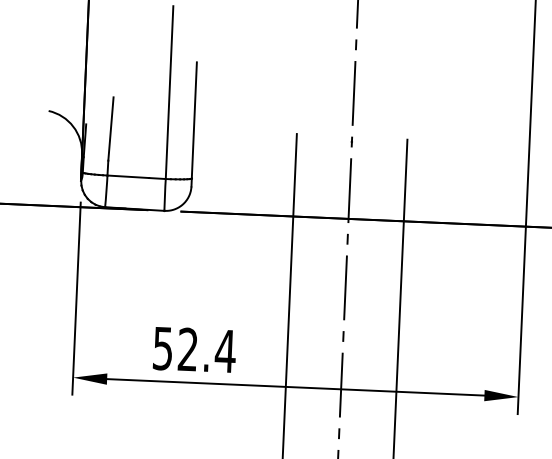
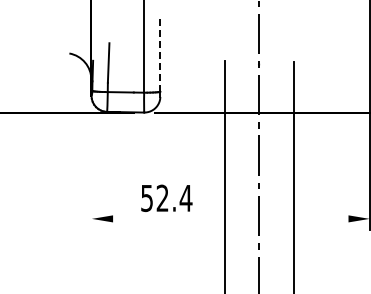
line: (194, 120) -> (160, 55), solid -> dashed
line: (75, 298) -> (91, 169), removed
line: (295, 386) -> (230, 218), removed

